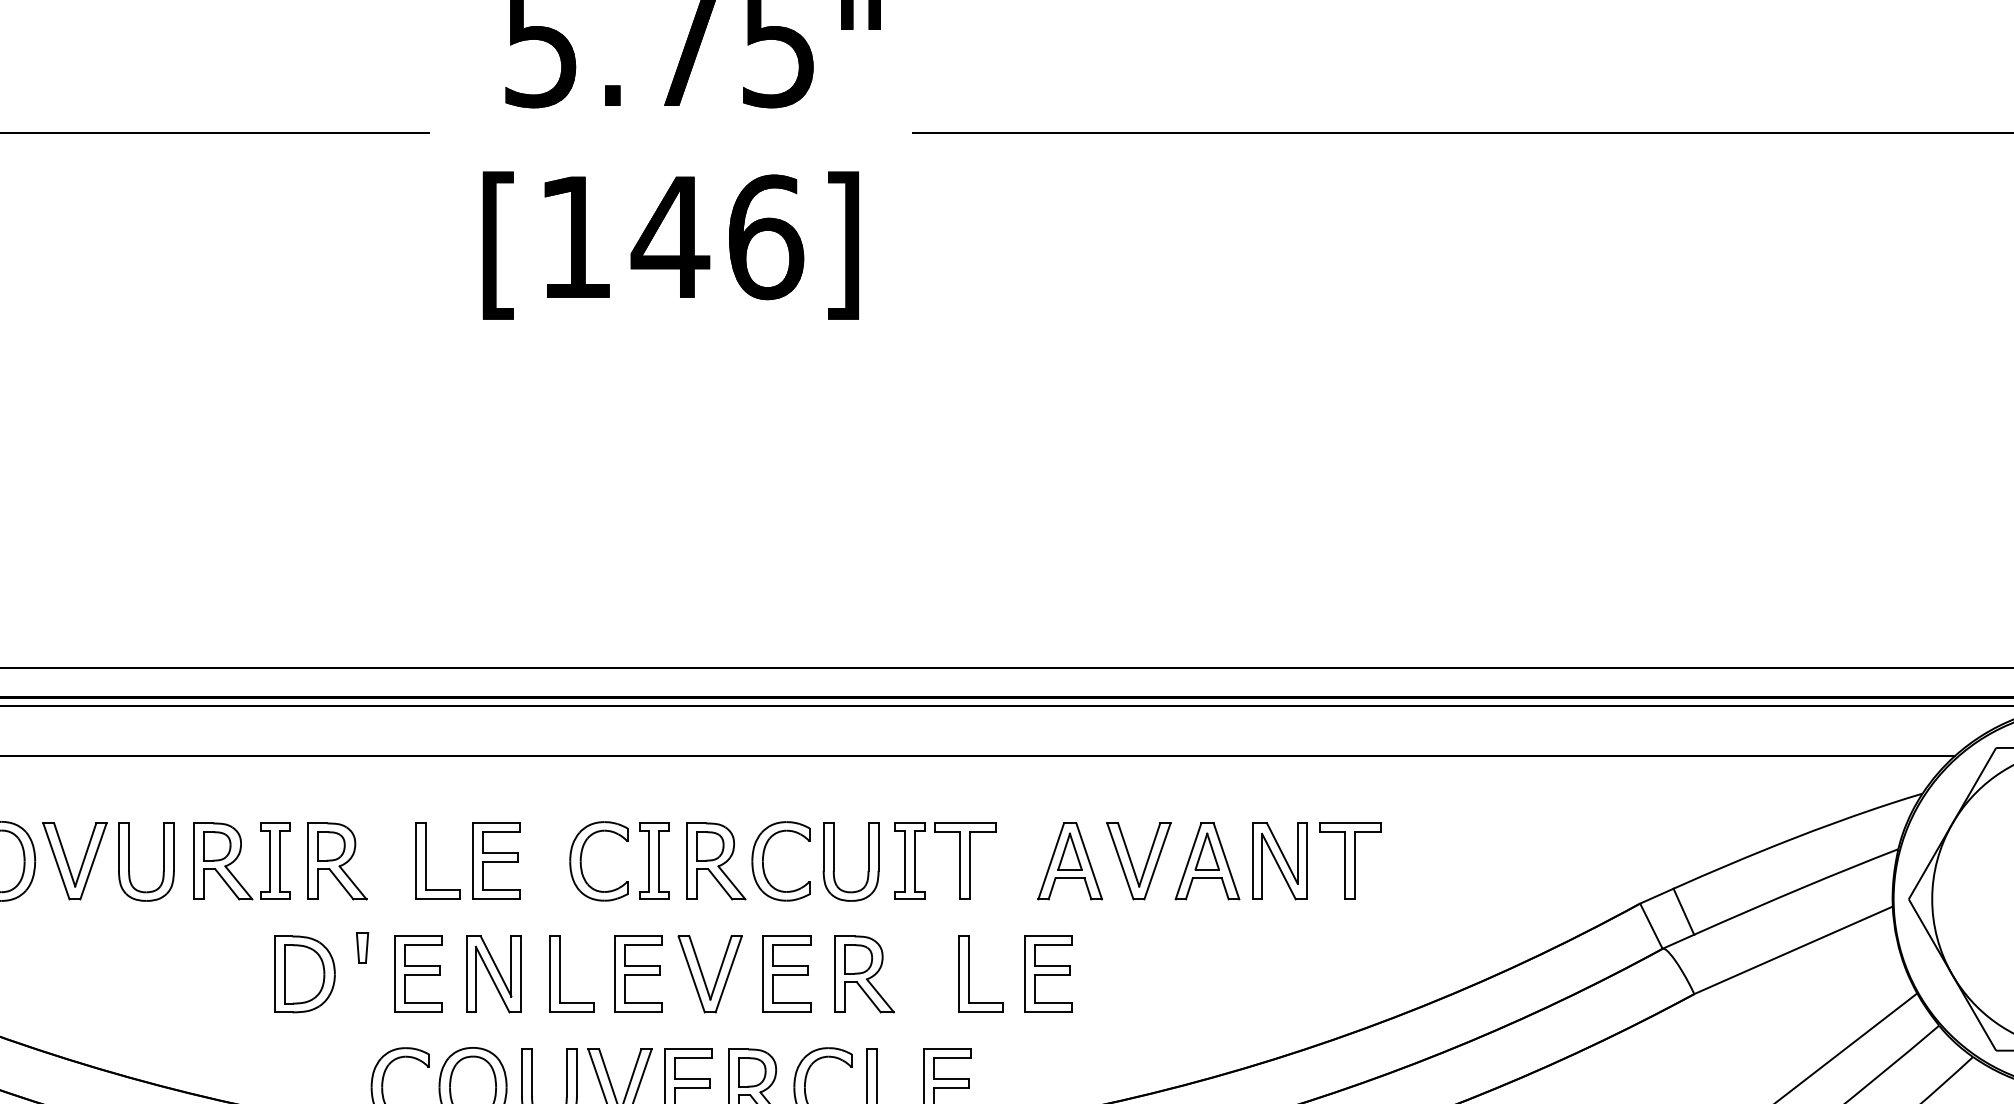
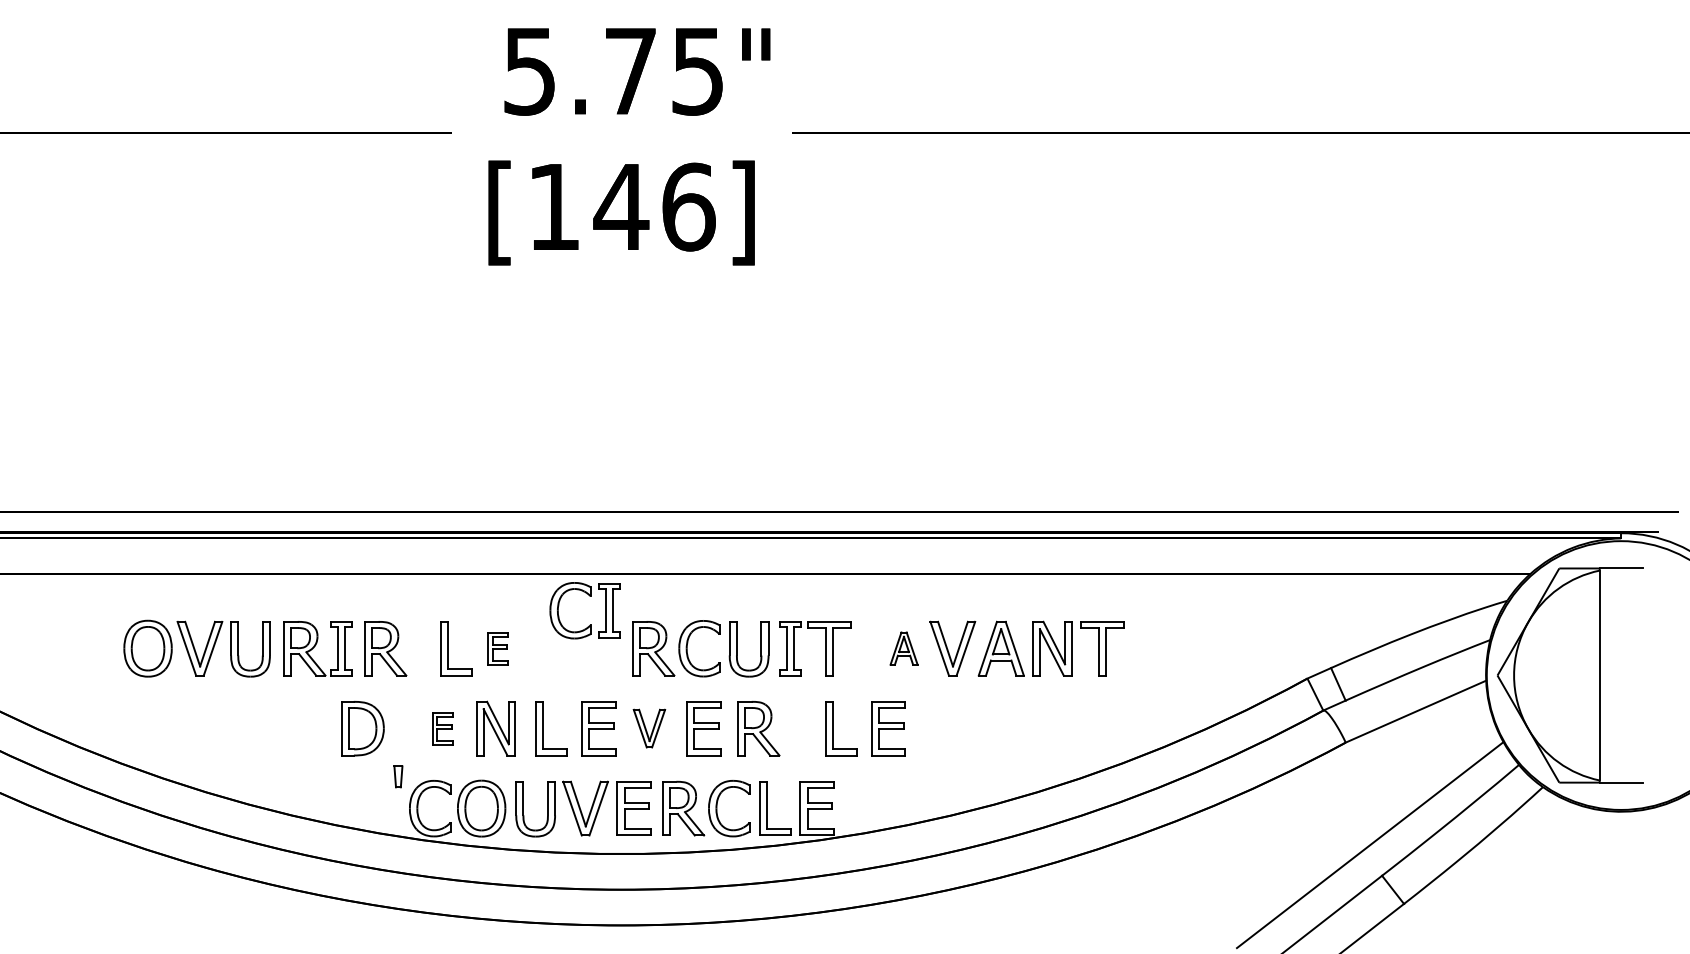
part: (625, 841) -> (589, 596), moved
part: (496, 861) -> (498, 648), size x0.6
part: (1069, 861) -> (903, 648), size x0.6
part: (362, 947) -> (398, 776), moved
part: (417, 974) -> (442, 728), size x0.6
part: (710, 974) -> (649, 728), size x0.7

